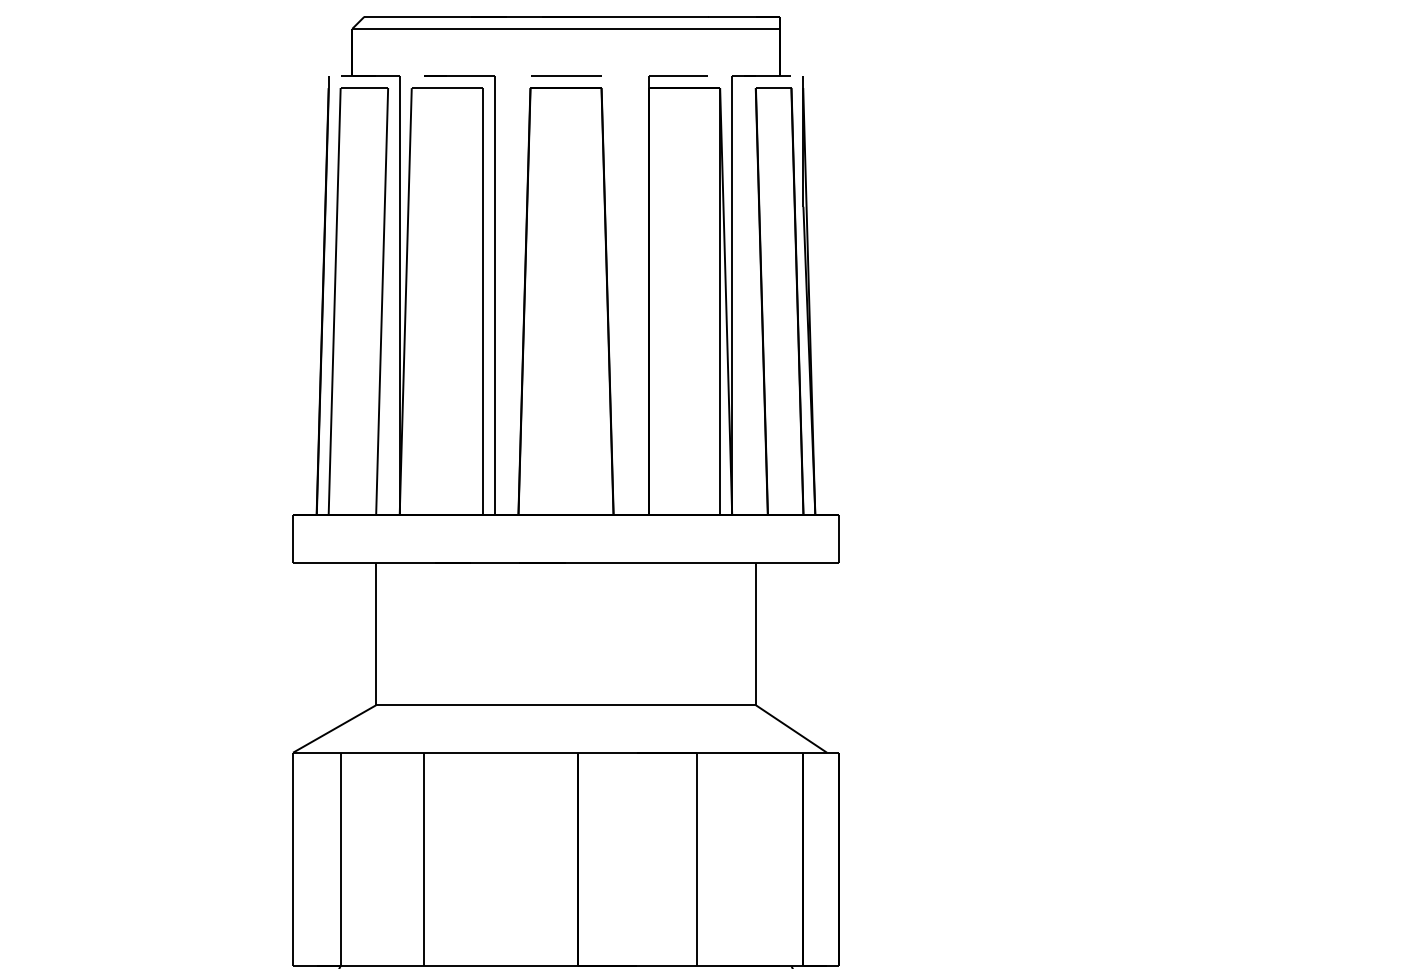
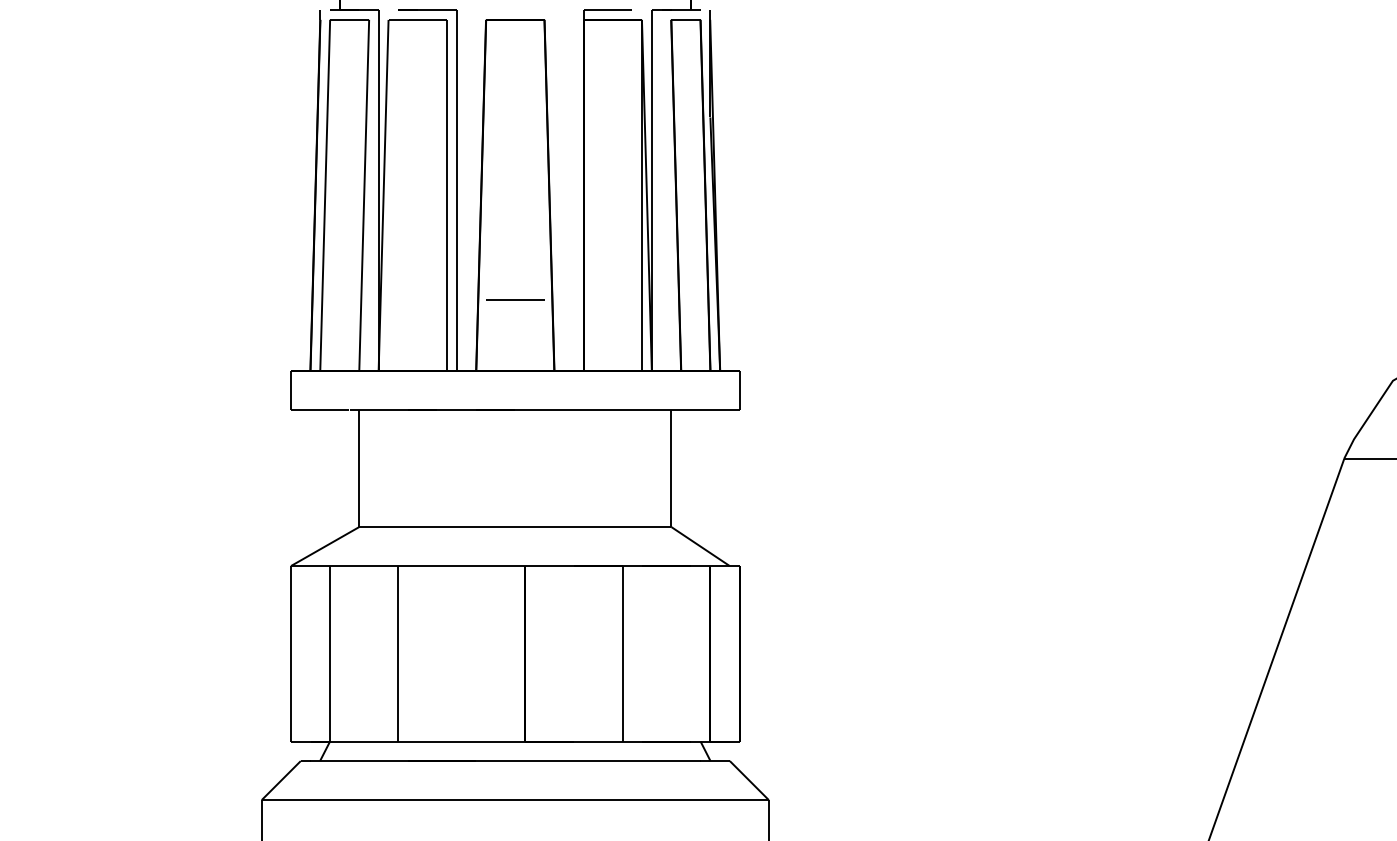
line: (566, 75) -> (515, 299), moved

